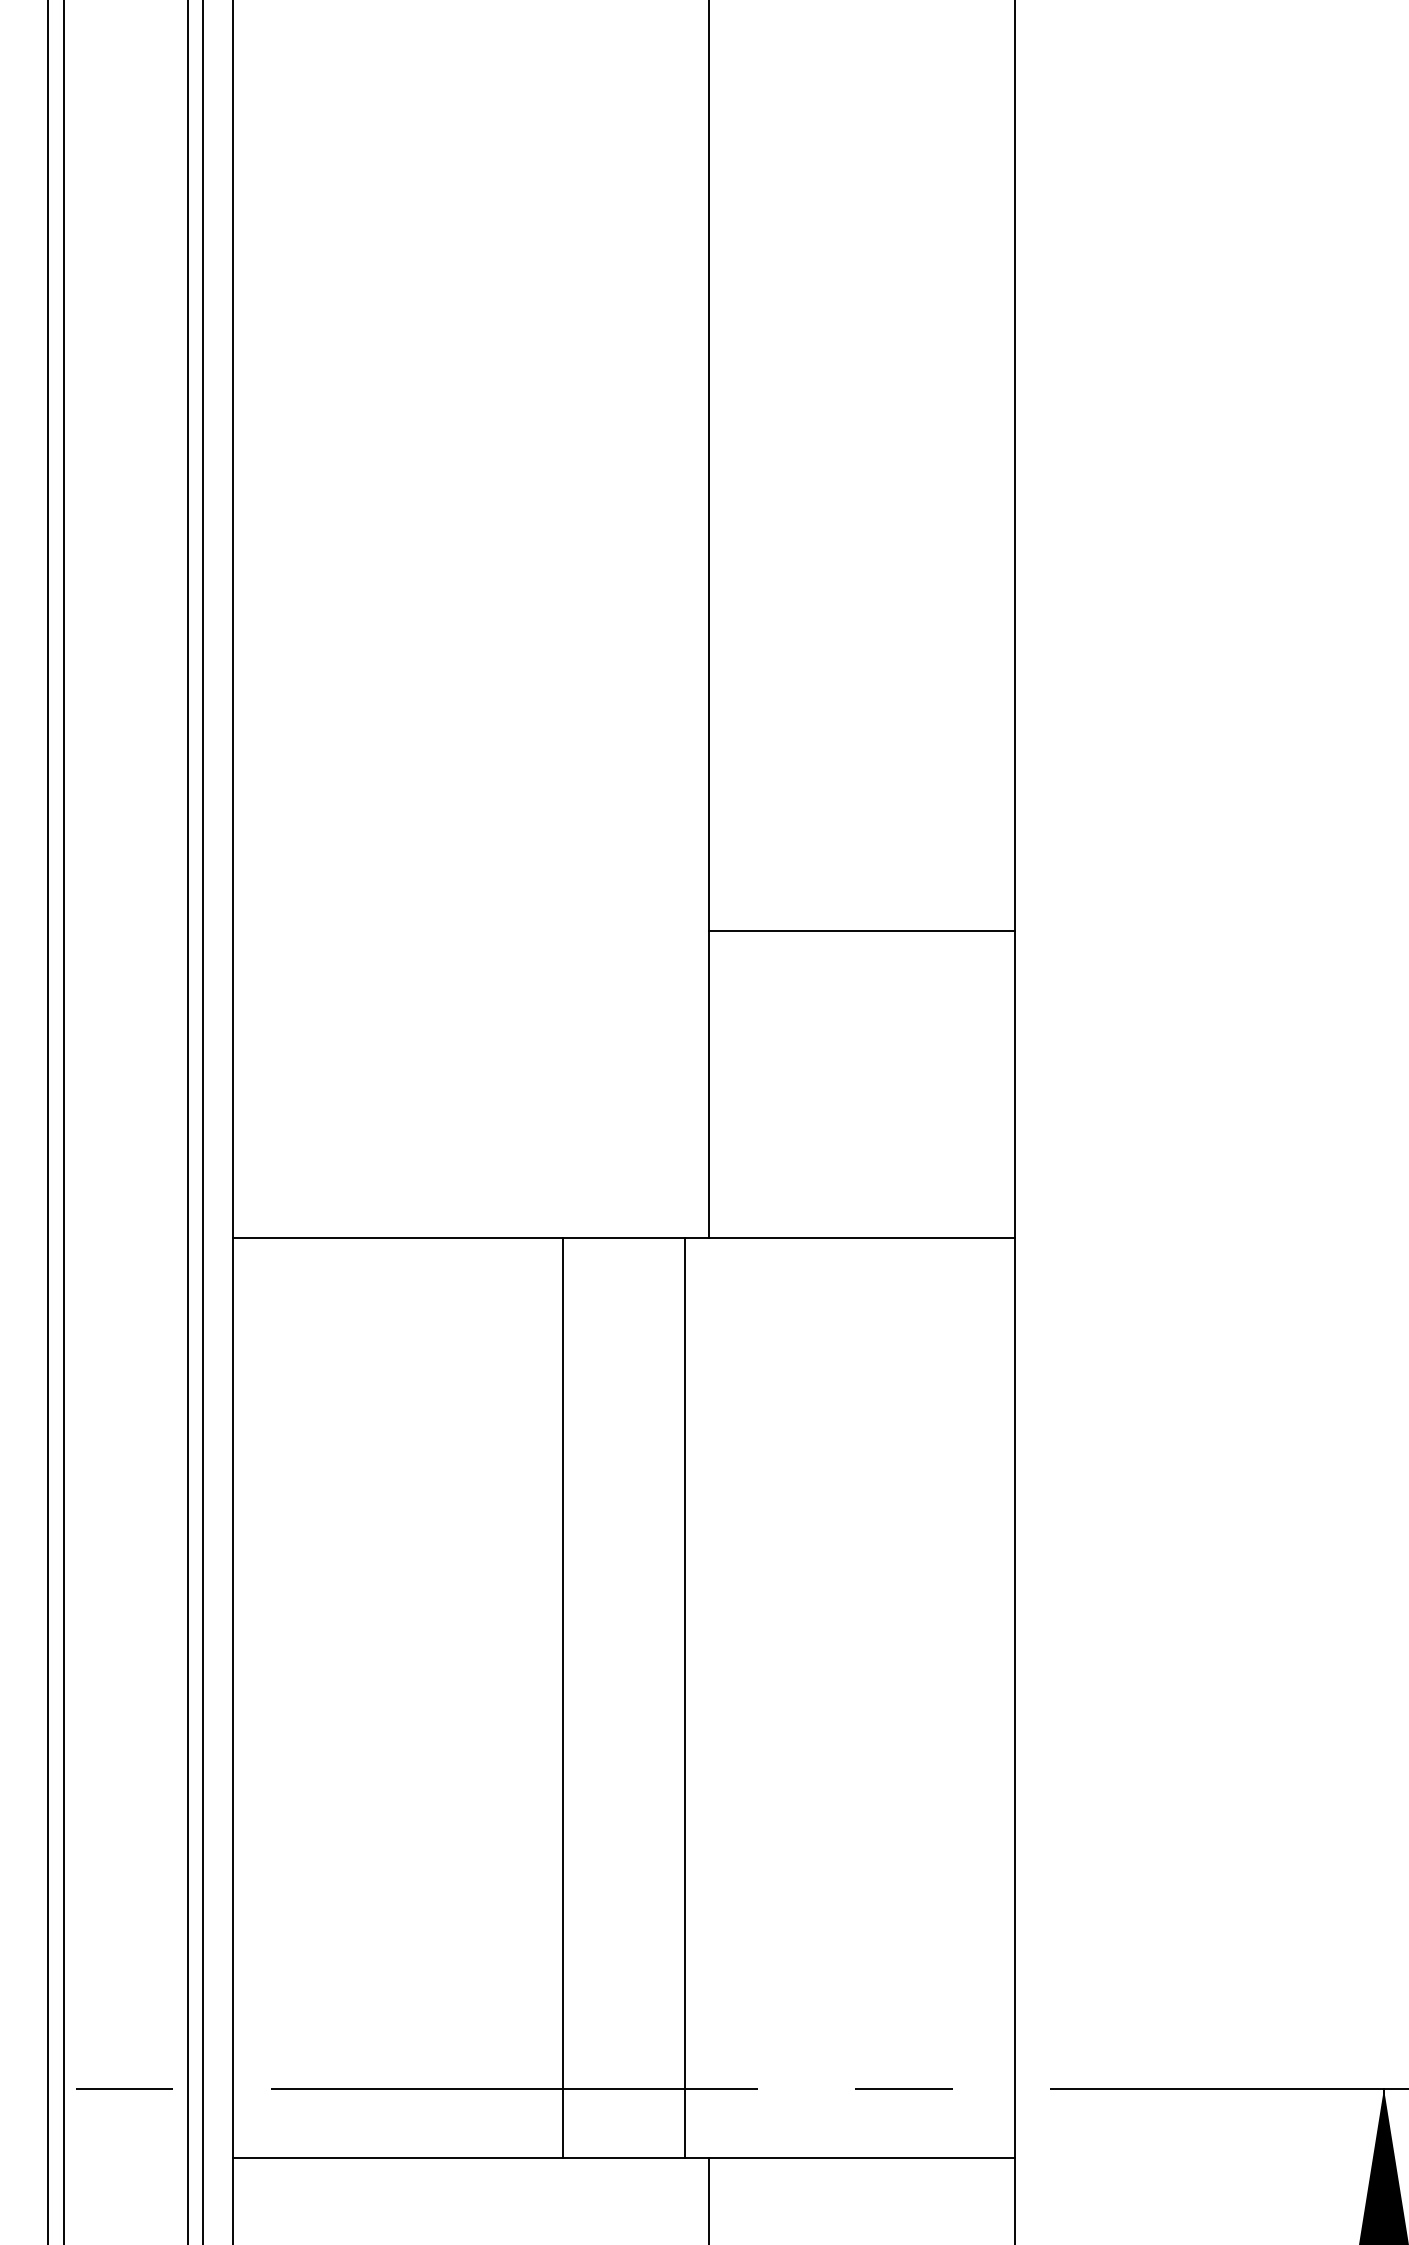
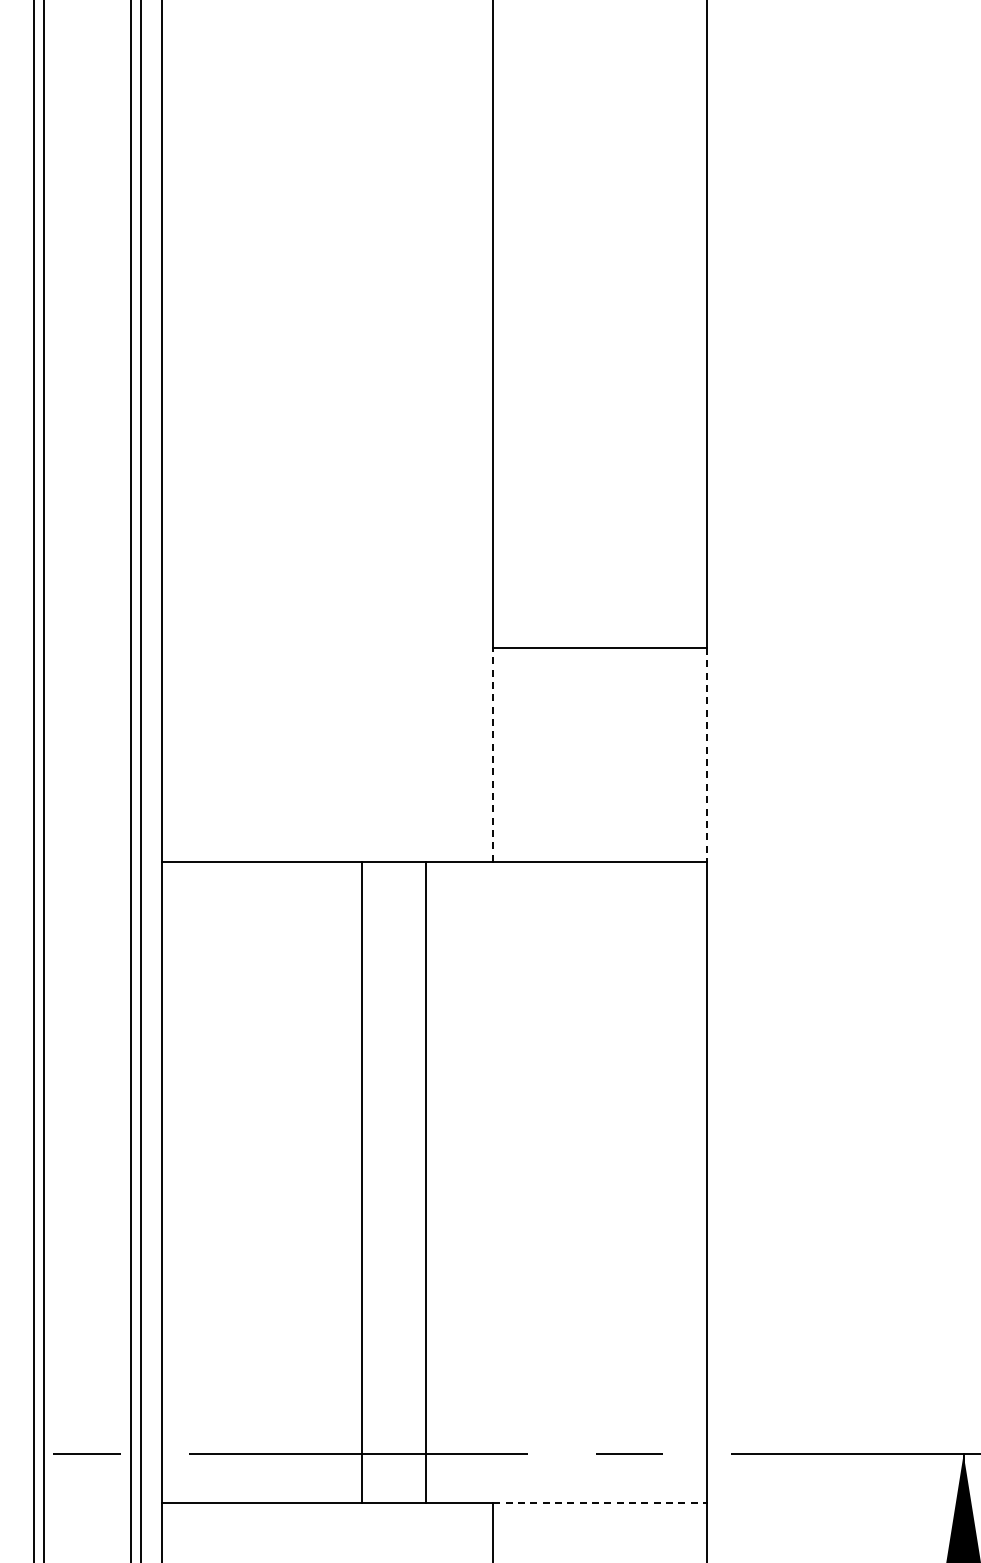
line: (708, 1083) -> (493, 754), solid -> dashed
line: (1014, 1083) -> (706, 754), solid -> dashed
line: (562, 1696) -> (361, 1181), moved
line: (685, 1696) -> (426, 1181), moved
line: (862, 2157) -> (600, 1502), solid -> dashed

